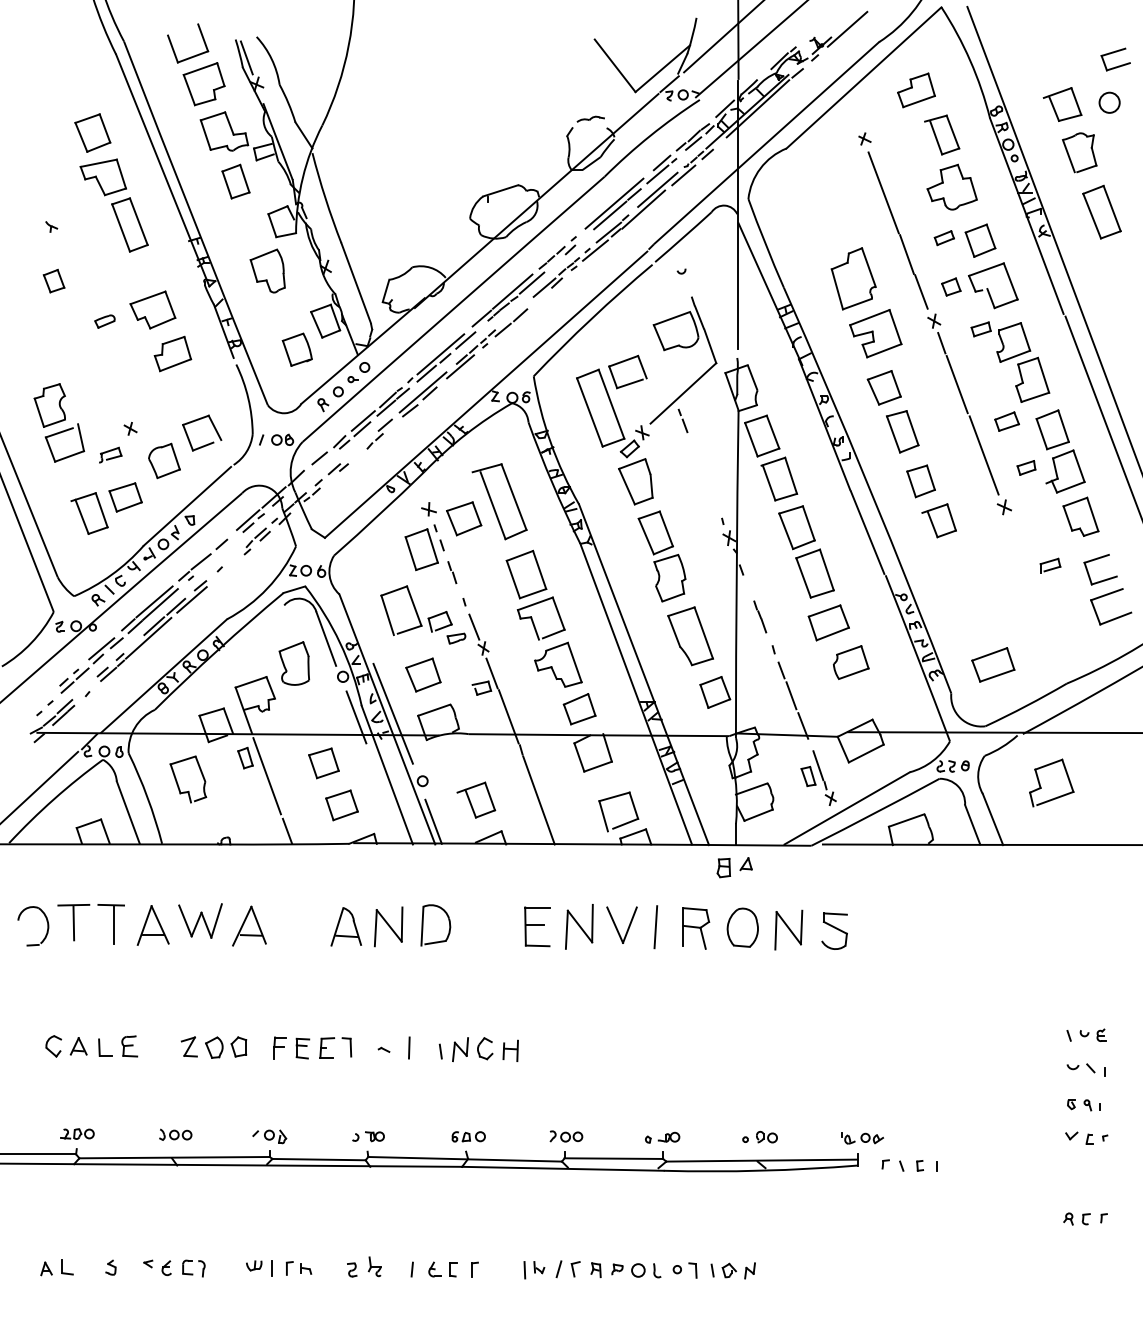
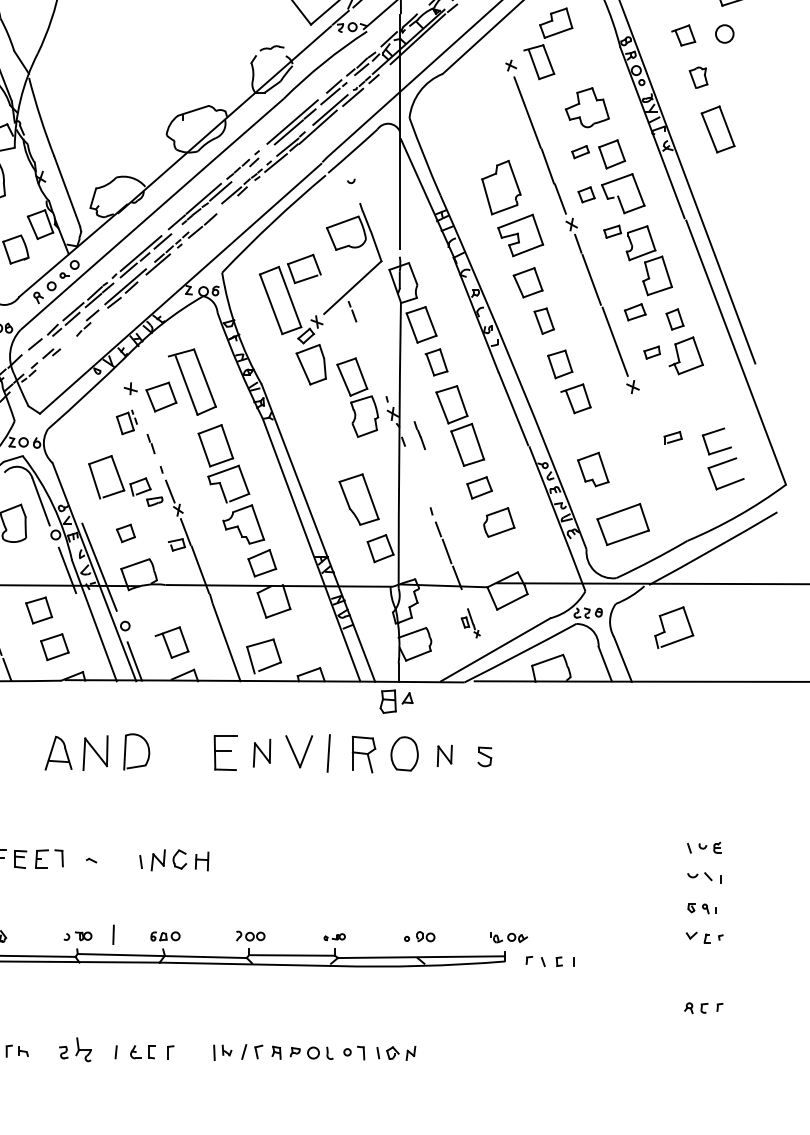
part: (1062, 104) -> (683, 35), size x0.7
part: (942, 134) -> (539, 61), moved
part: (1079, 152) -> (698, 77), size x0.6
part: (1052, 429) -> (674, 319), size x0.6
part: (902, 431) -> (544, 320), size x0.7
part: (779, 478) -> (436, 361), size x0.7
part: (1080, 516) -> (592, 469), moved
part: (424, 547) -> (126, 422), size x0.6
part: (661, 556) -> (357, 397), moved
line: (760, 616) -> (420, 435), moved
part: (828, 622) -> (479, 487), size x0.7
part: (993, 664) -> (623, 524), size x1.4
part: (423, 674) -> (125, 532), size x0.6
part: (818, 777) -> (470, 622), size x0.6
part: (623, 823) -> (268, 666), moved
part: (723, 868) -> (387, 702), size x1.4
part: (579, 926) -> (262, 752), size x0.7
part: (788, 929) -> (444, 755), size x0.6
part: (834, 930) -> (484, 756), size x0.6
line: (409, 1047) -> (113, 934), moved
part: (662, 1137) -> (334, 937), size x0.7
part: (374, 1266) -> (83, 1049), size x1.4

